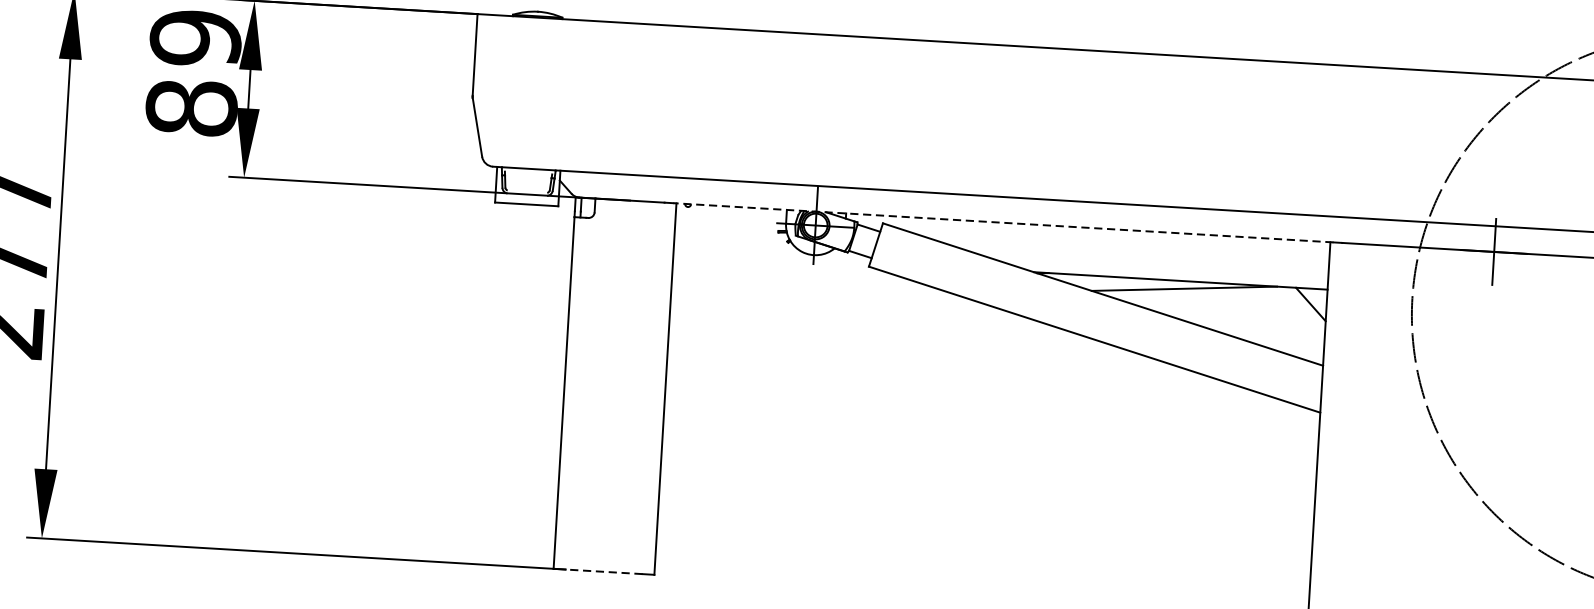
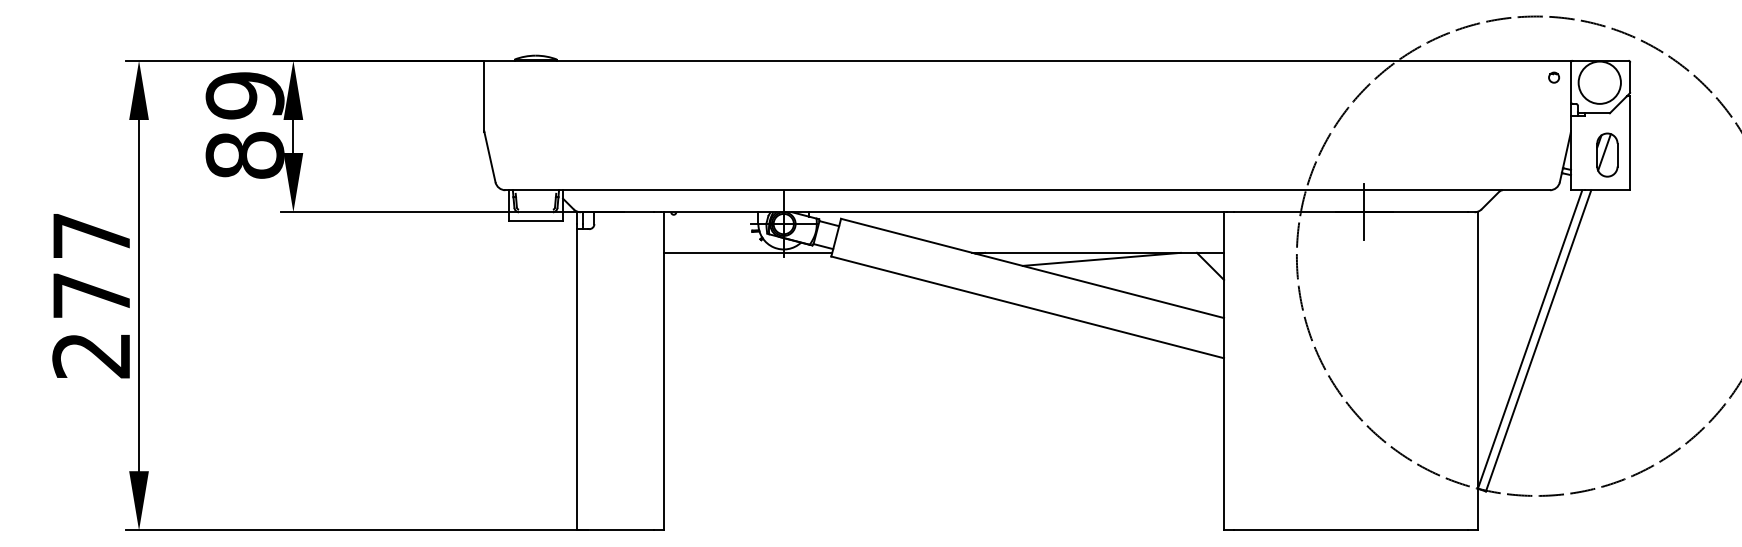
line: (1002, 223) -> (943, 212), dashed -> solid
line: (771, 256) -> (747, 252), added
line: (603, 571) -> (620, 530), dashed -> solid

